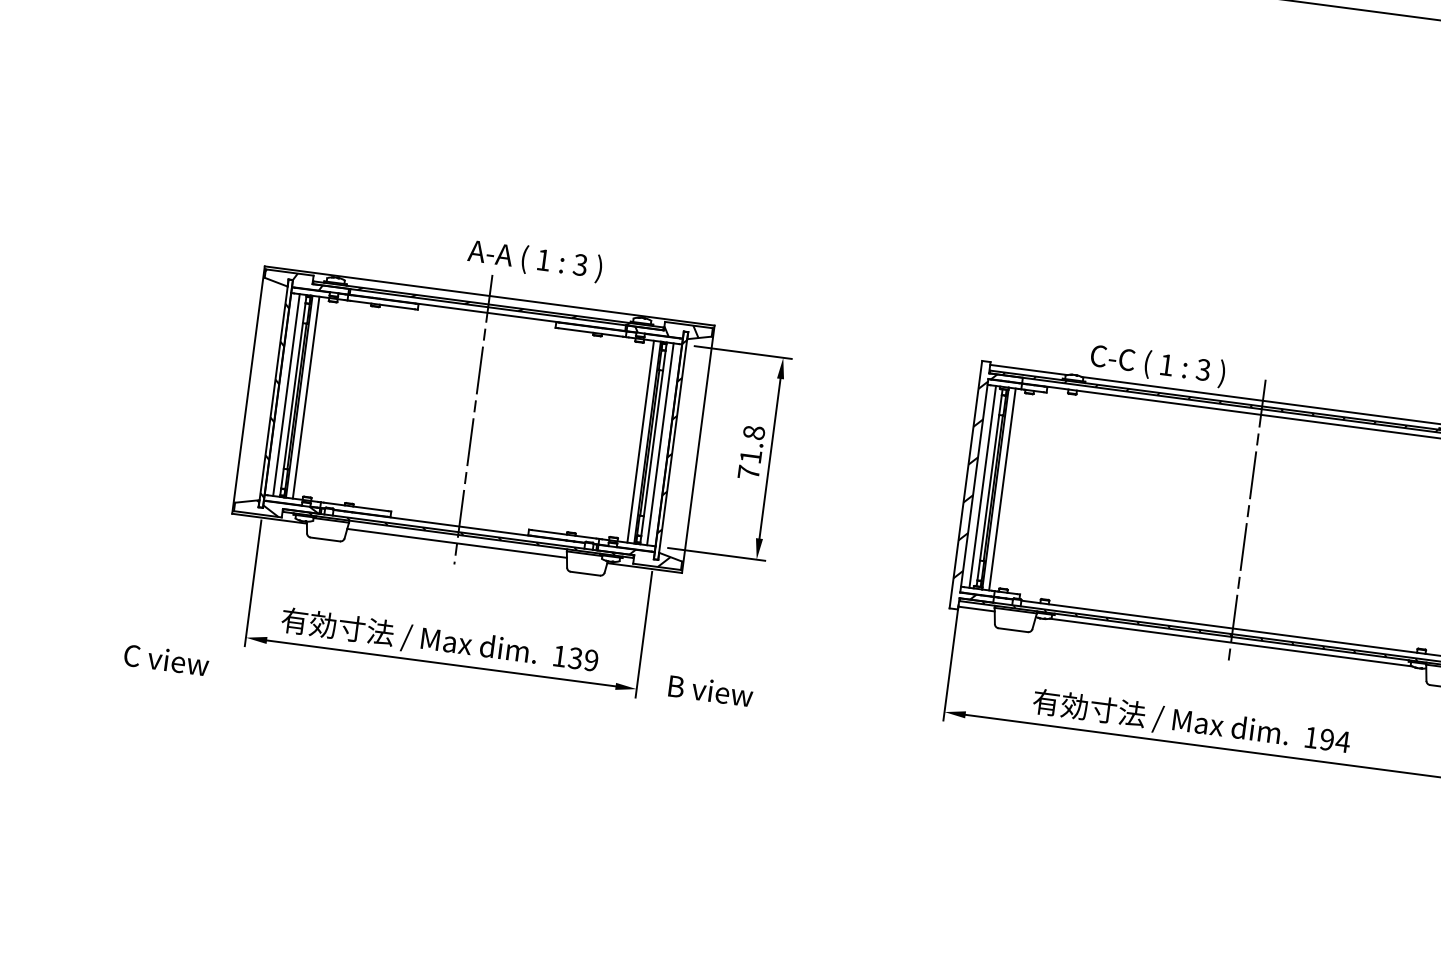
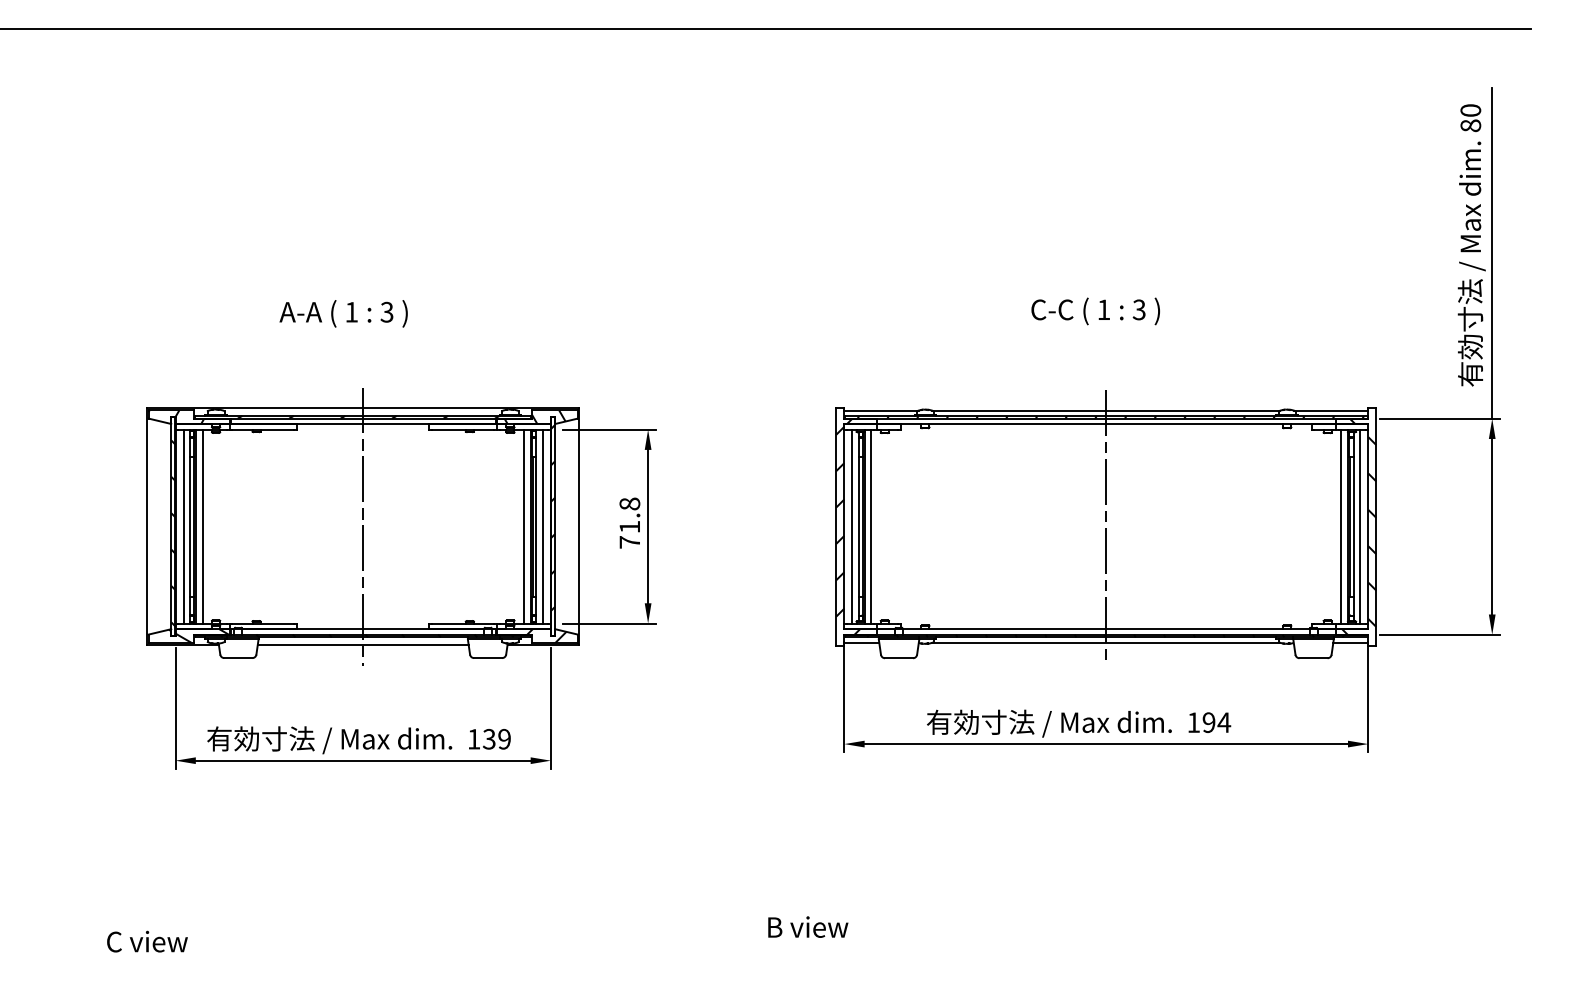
text: (534, 260) -> (343, 313), moved
text: (1157, 365) -> (1095, 311), moved
text: (166, 659) -> (147, 941), moved
text: (711, 690) -> (808, 926), moved

